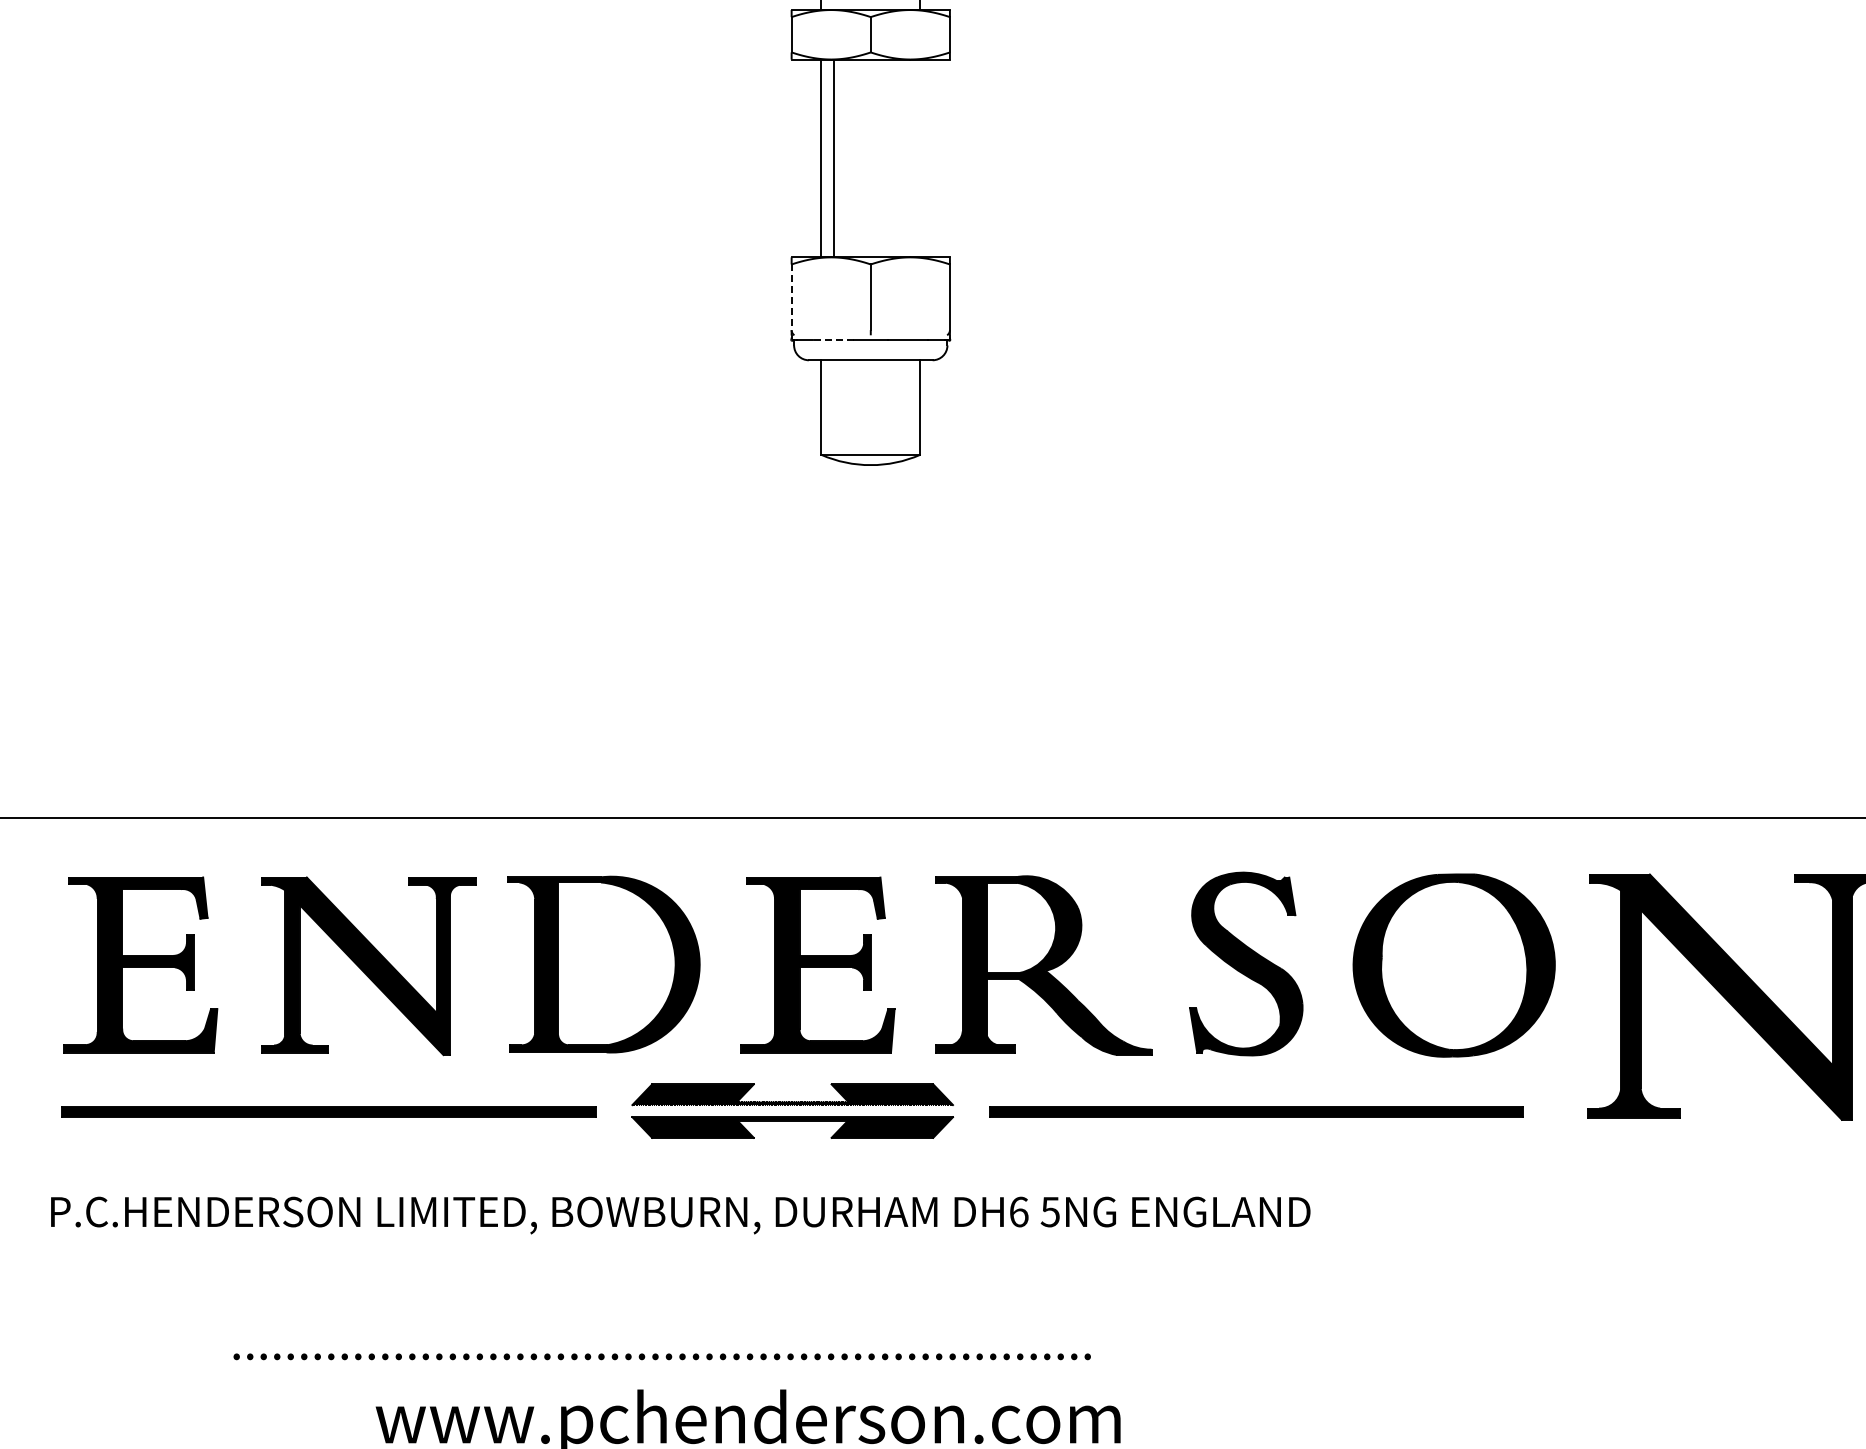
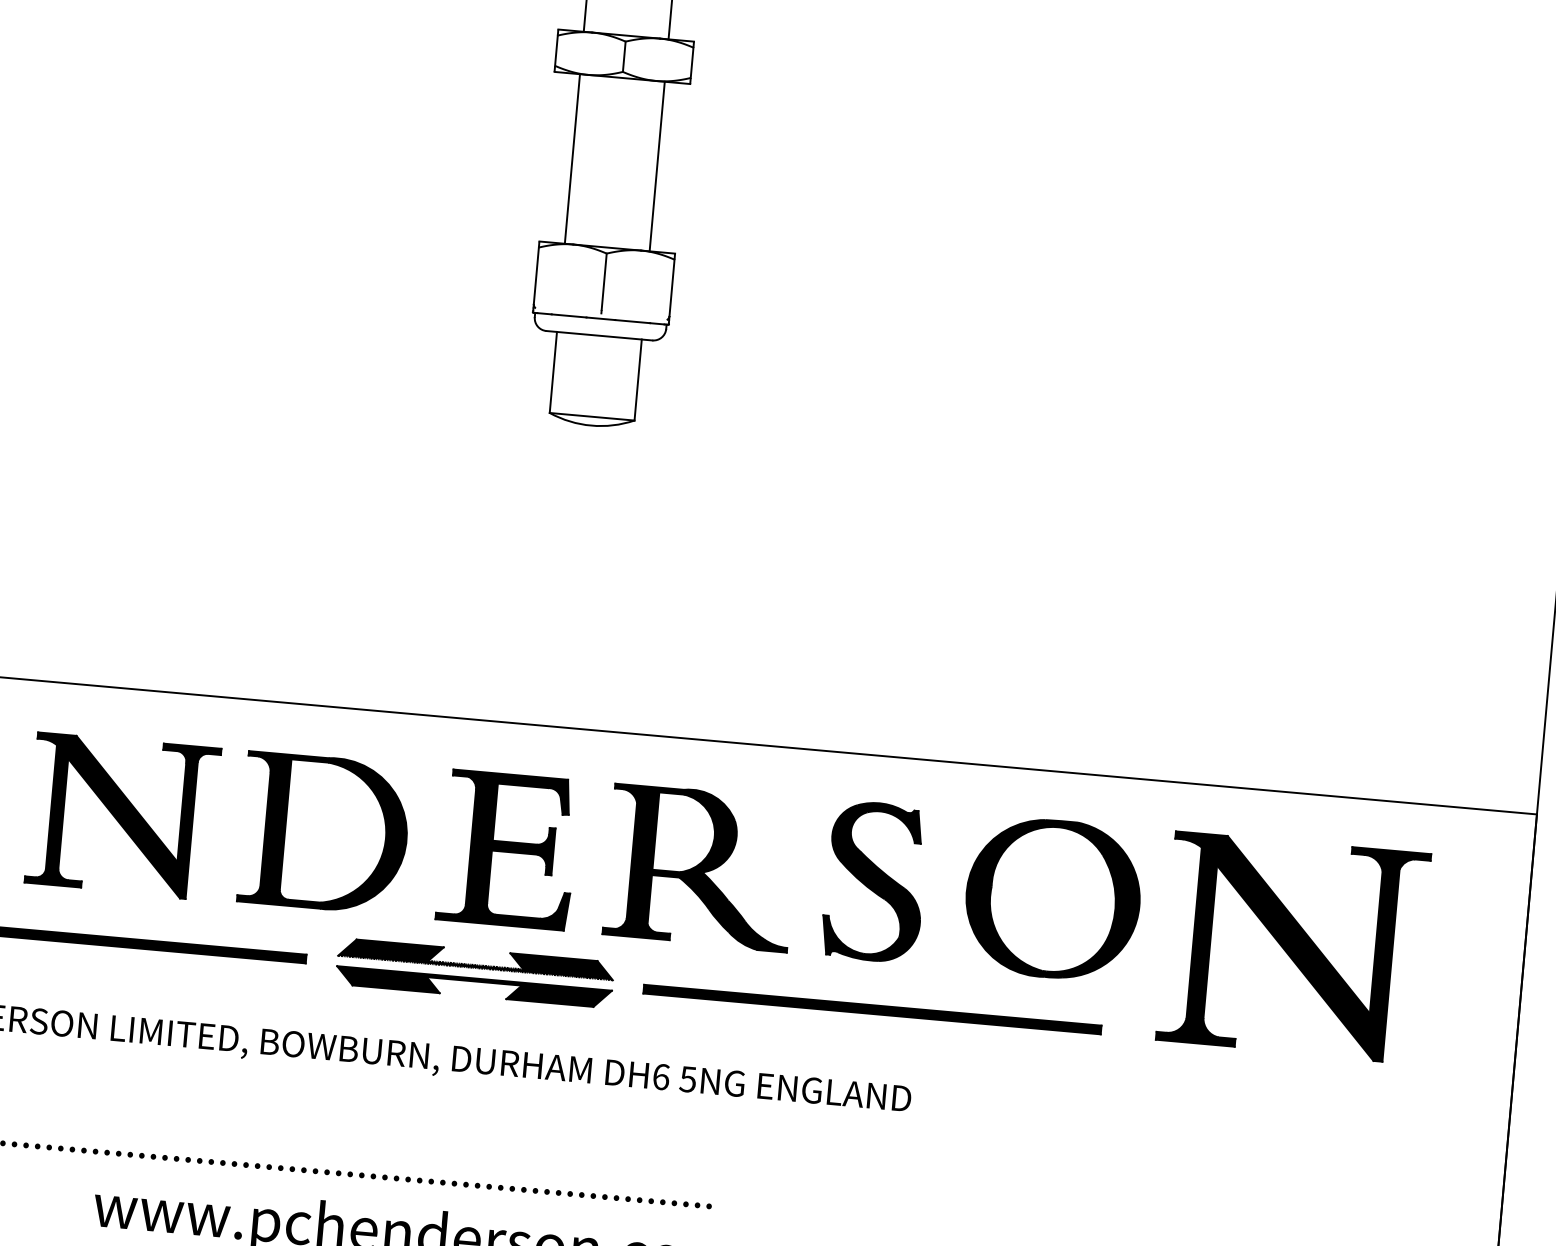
line: (834, 158) -> (657, 166), moved
line: (791, 297) -> (536, 275), dashed -> solid
line: (833, 340) -> (568, 315), dashed -> solid

